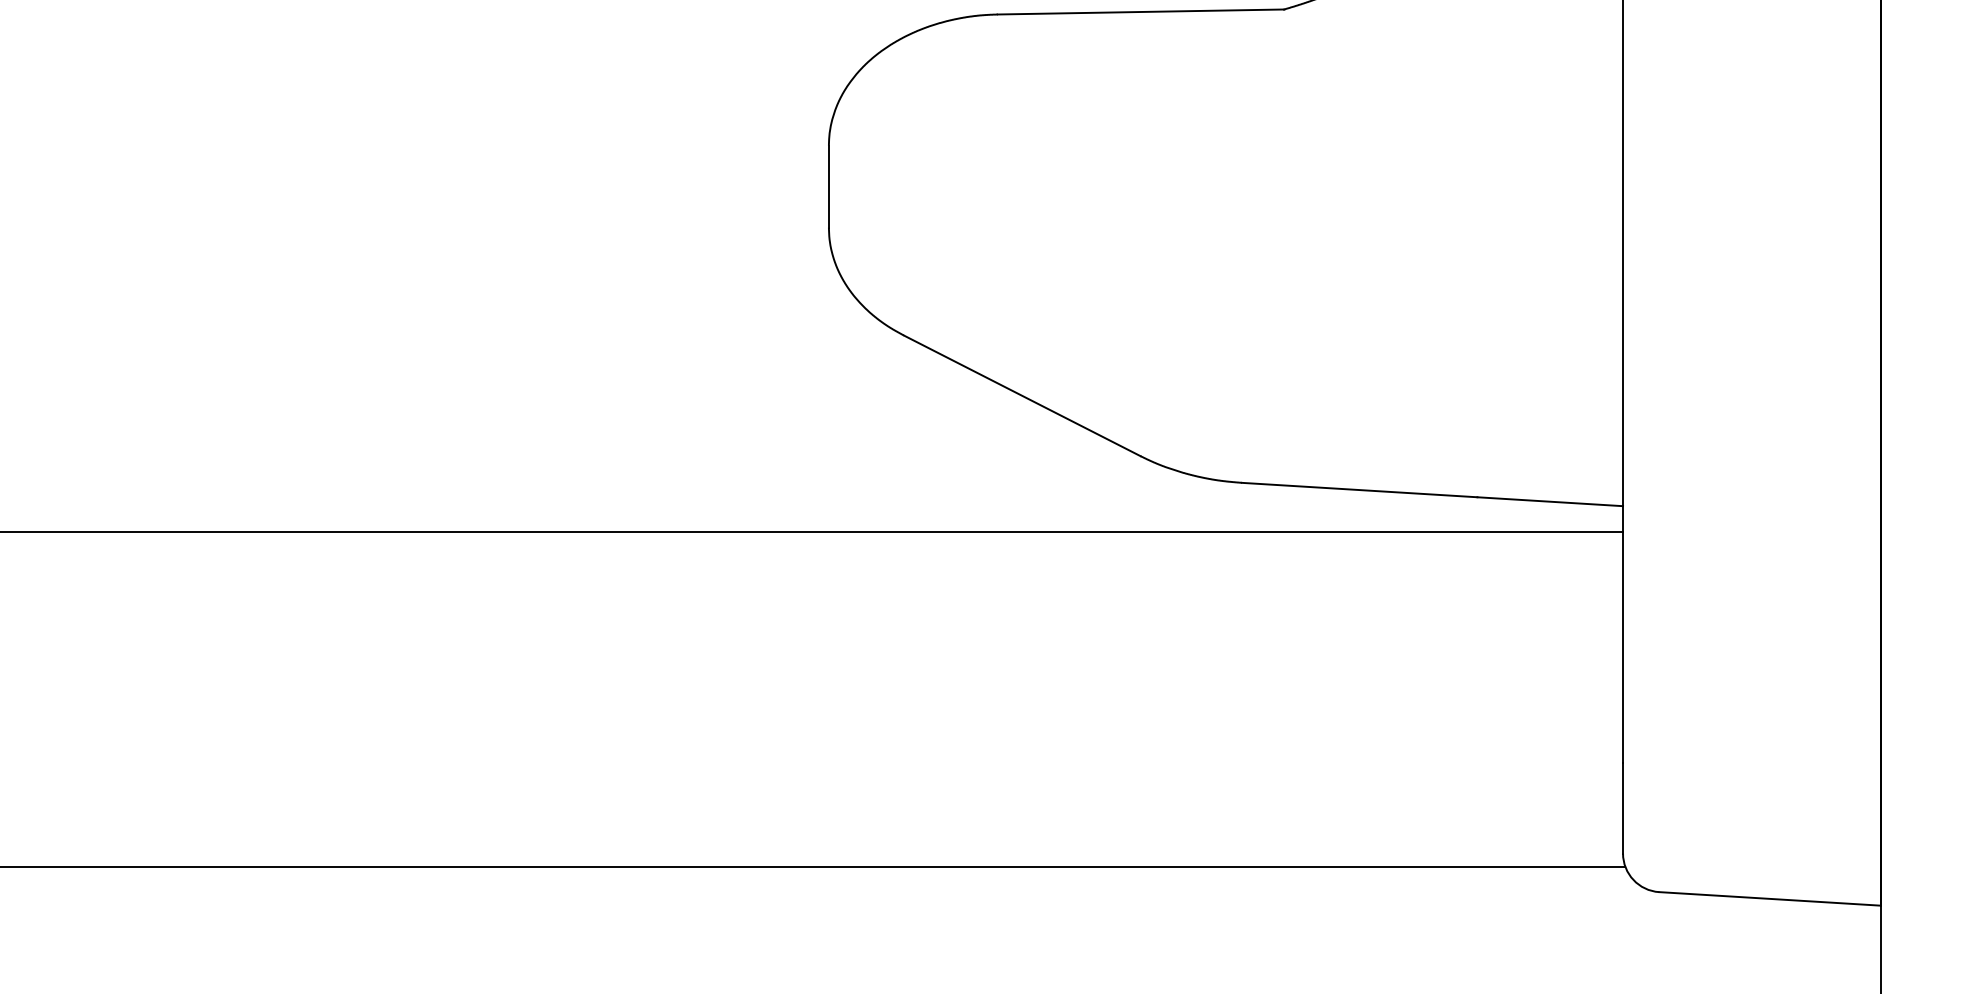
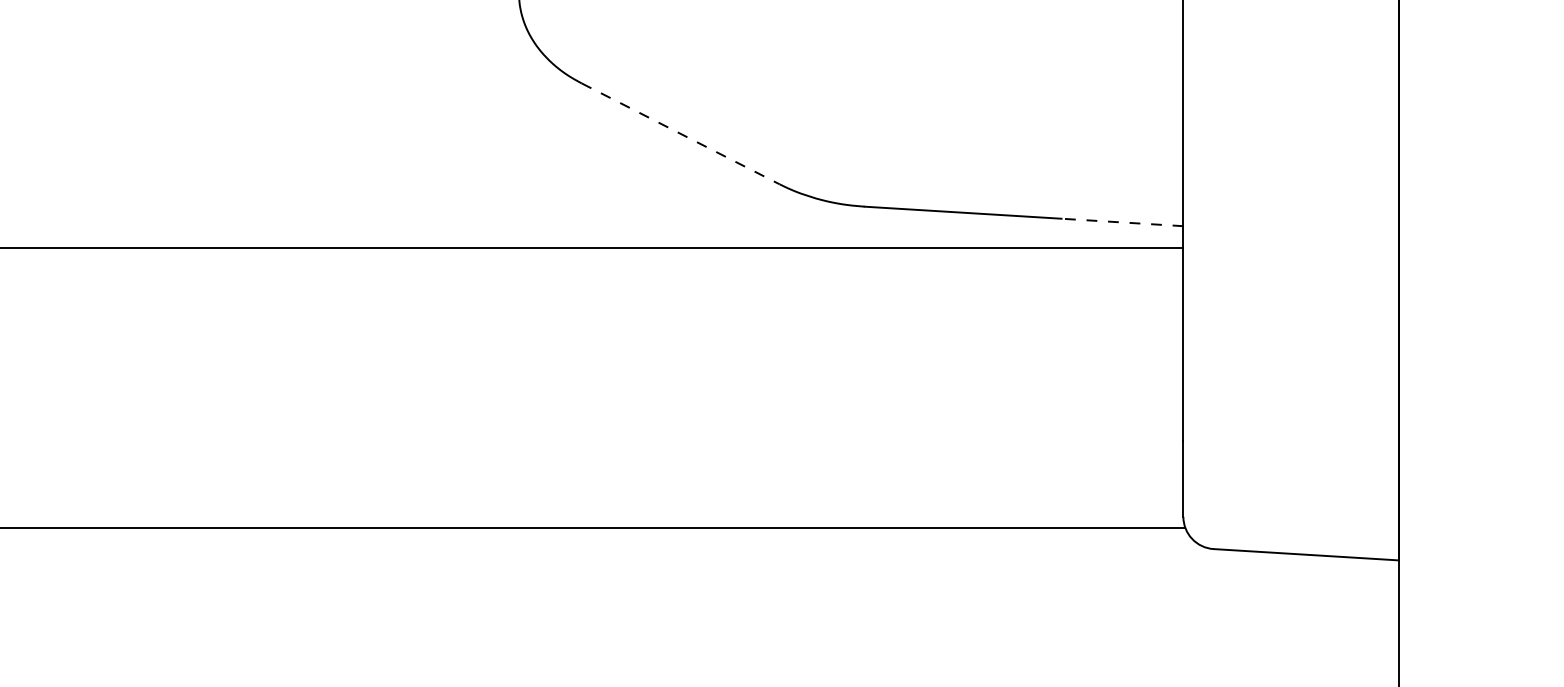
line: (1022, 395) -> (680, 133), solid -> dashed
line: (1550, 501) -> (1122, 222), solid -> dashed

